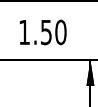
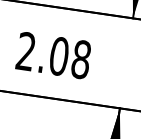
text: (42, 32) -> (53, 55), 1.50 -> 2.08

